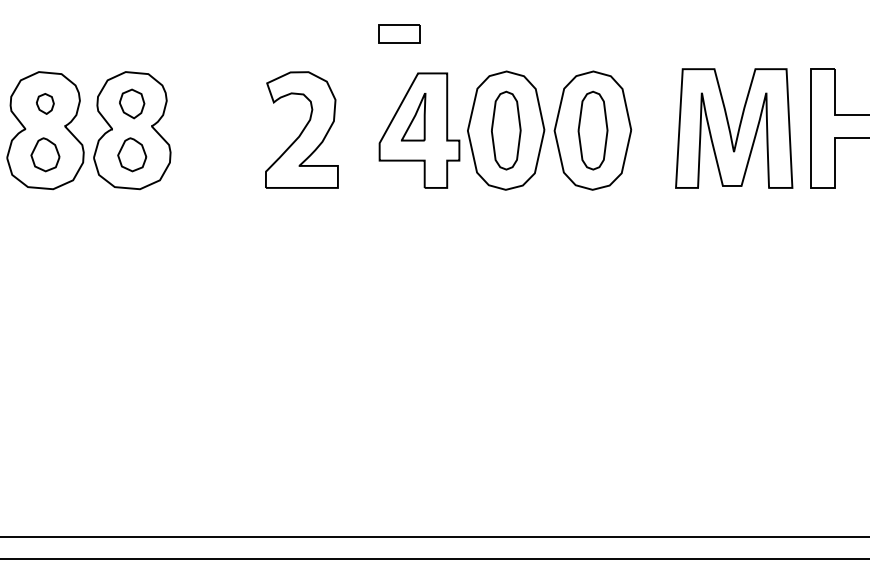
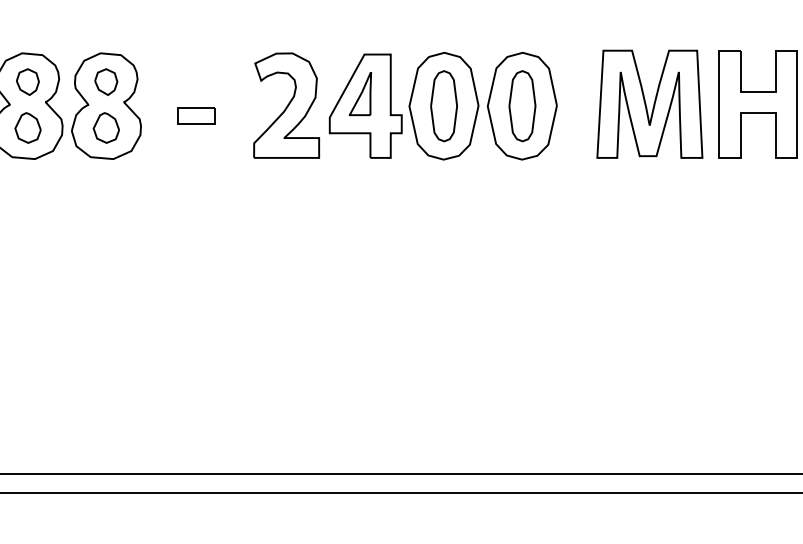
part: (399, 33) -> (196, 115), moved
part: (44, 103) -> (27, 81), size x1.43
part: (301, 129) -> (286, 105), moved

